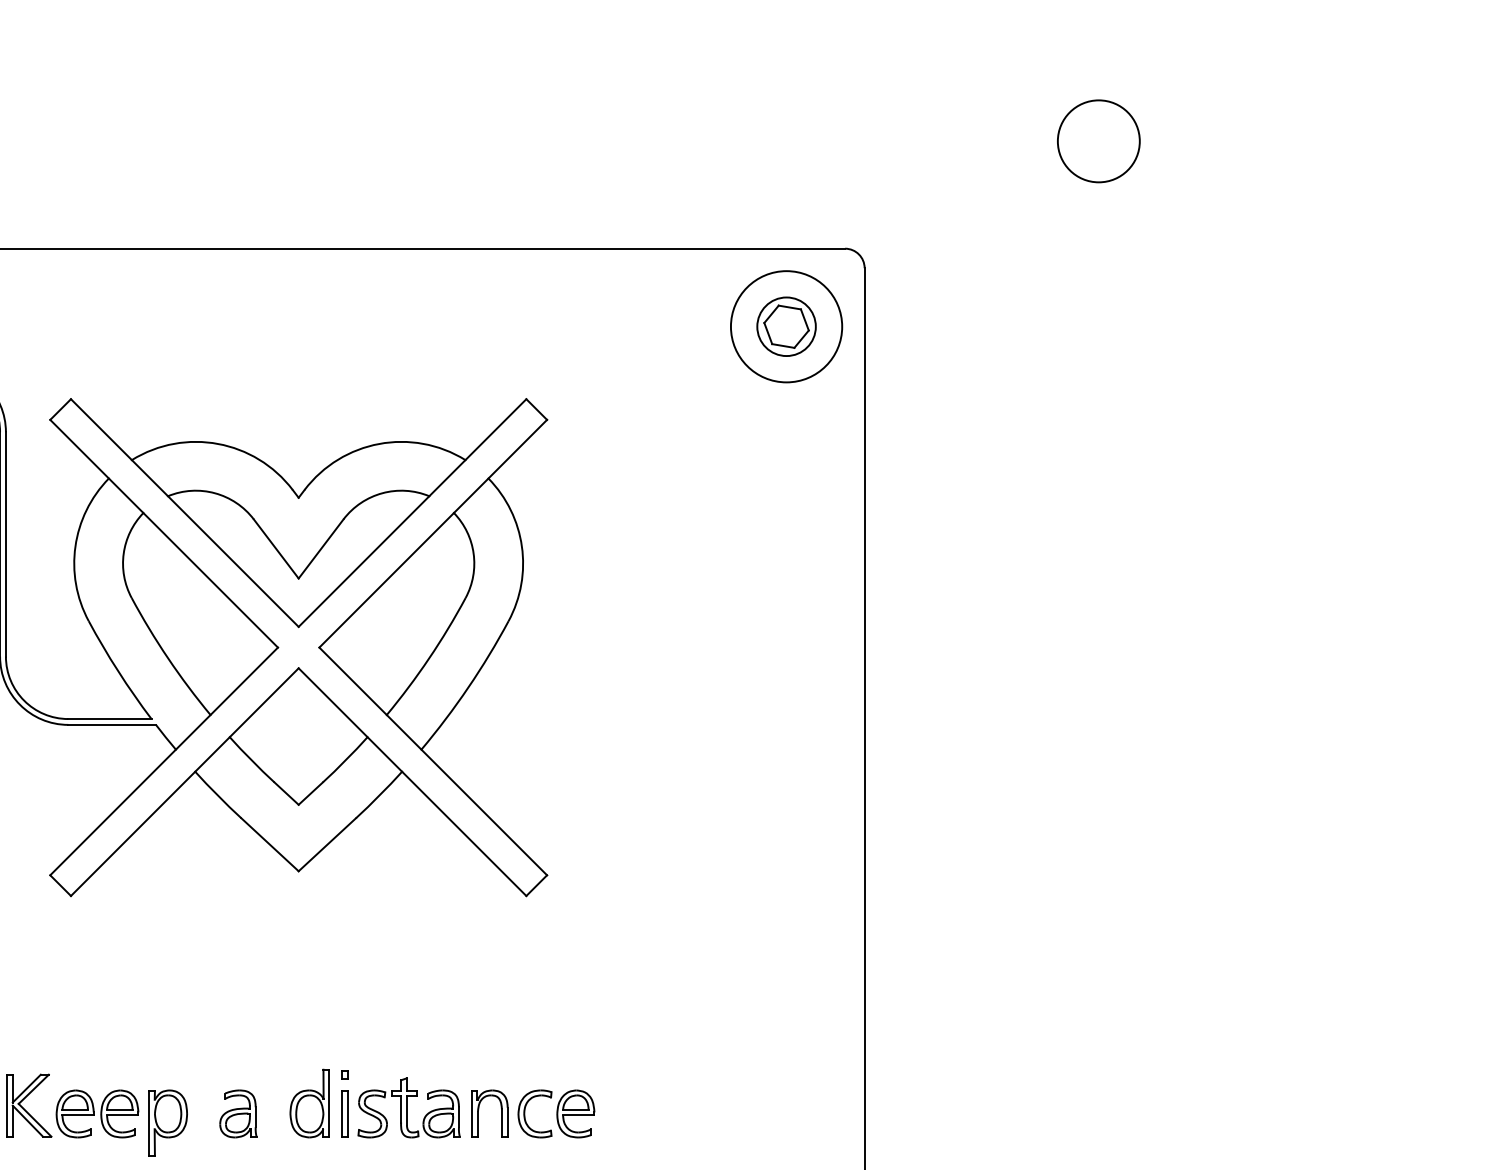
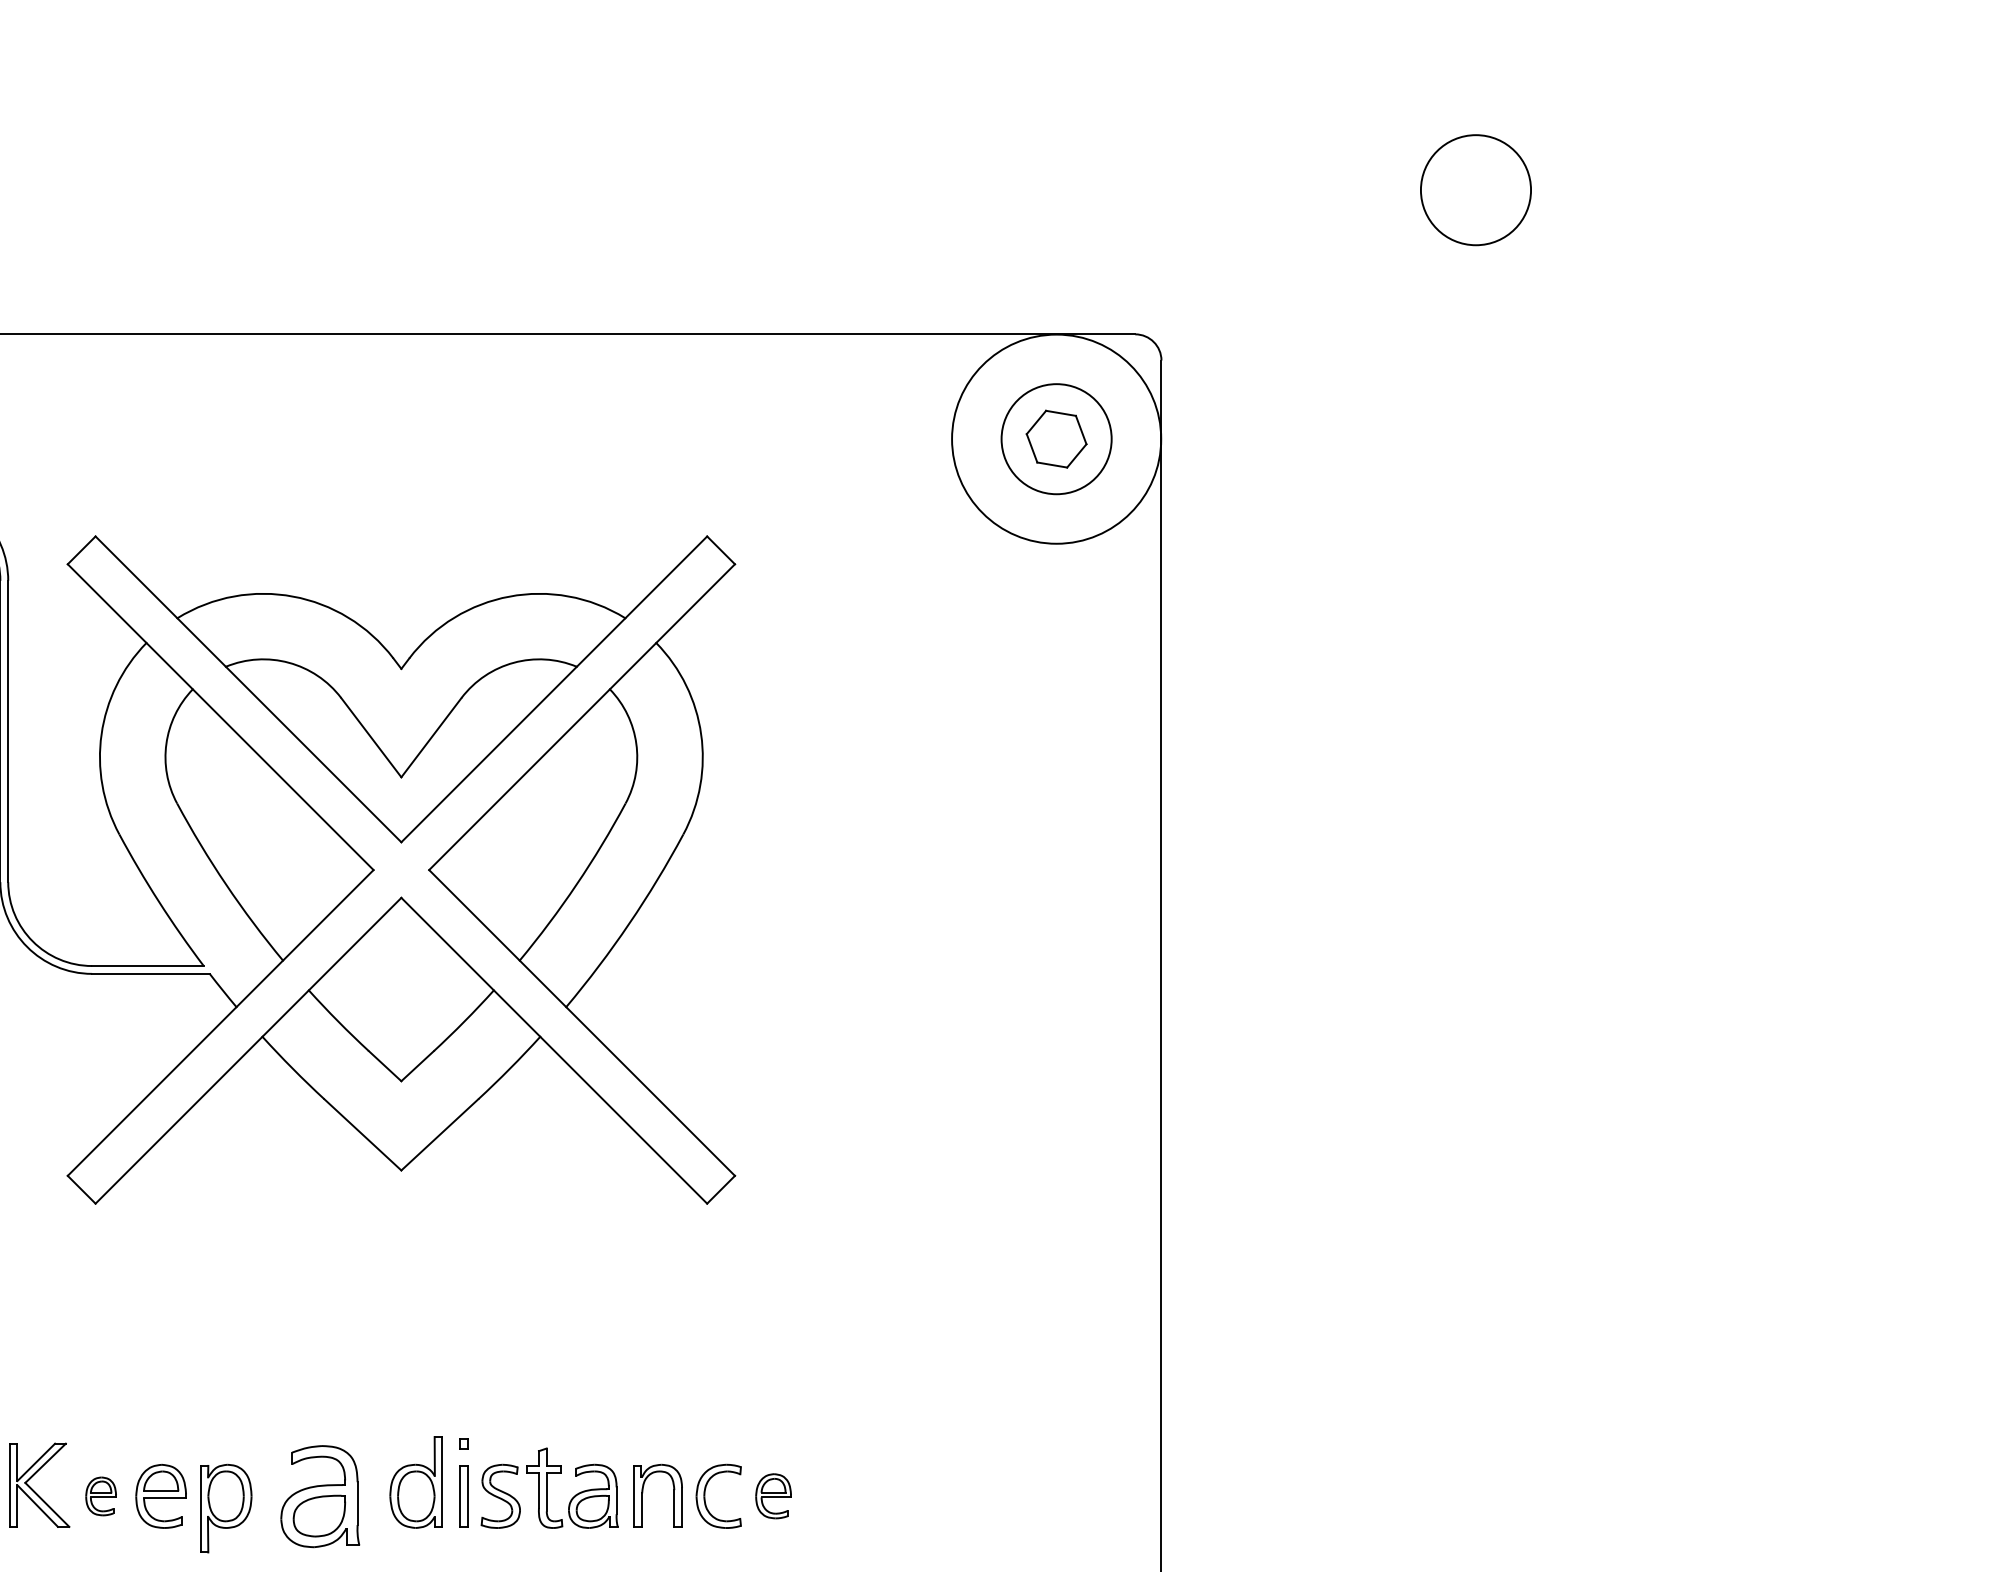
circle: (786, 326) -> (1056, 438), size x1.4
circle: (786, 326) -> (1056, 438), size x1.4
part: (238, 1113) -> (320, 1495), size x1.6
part: (575, 1113) -> (773, 1495), size x0.7
part: (74, 1114) -> (100, 1496), size x0.6

